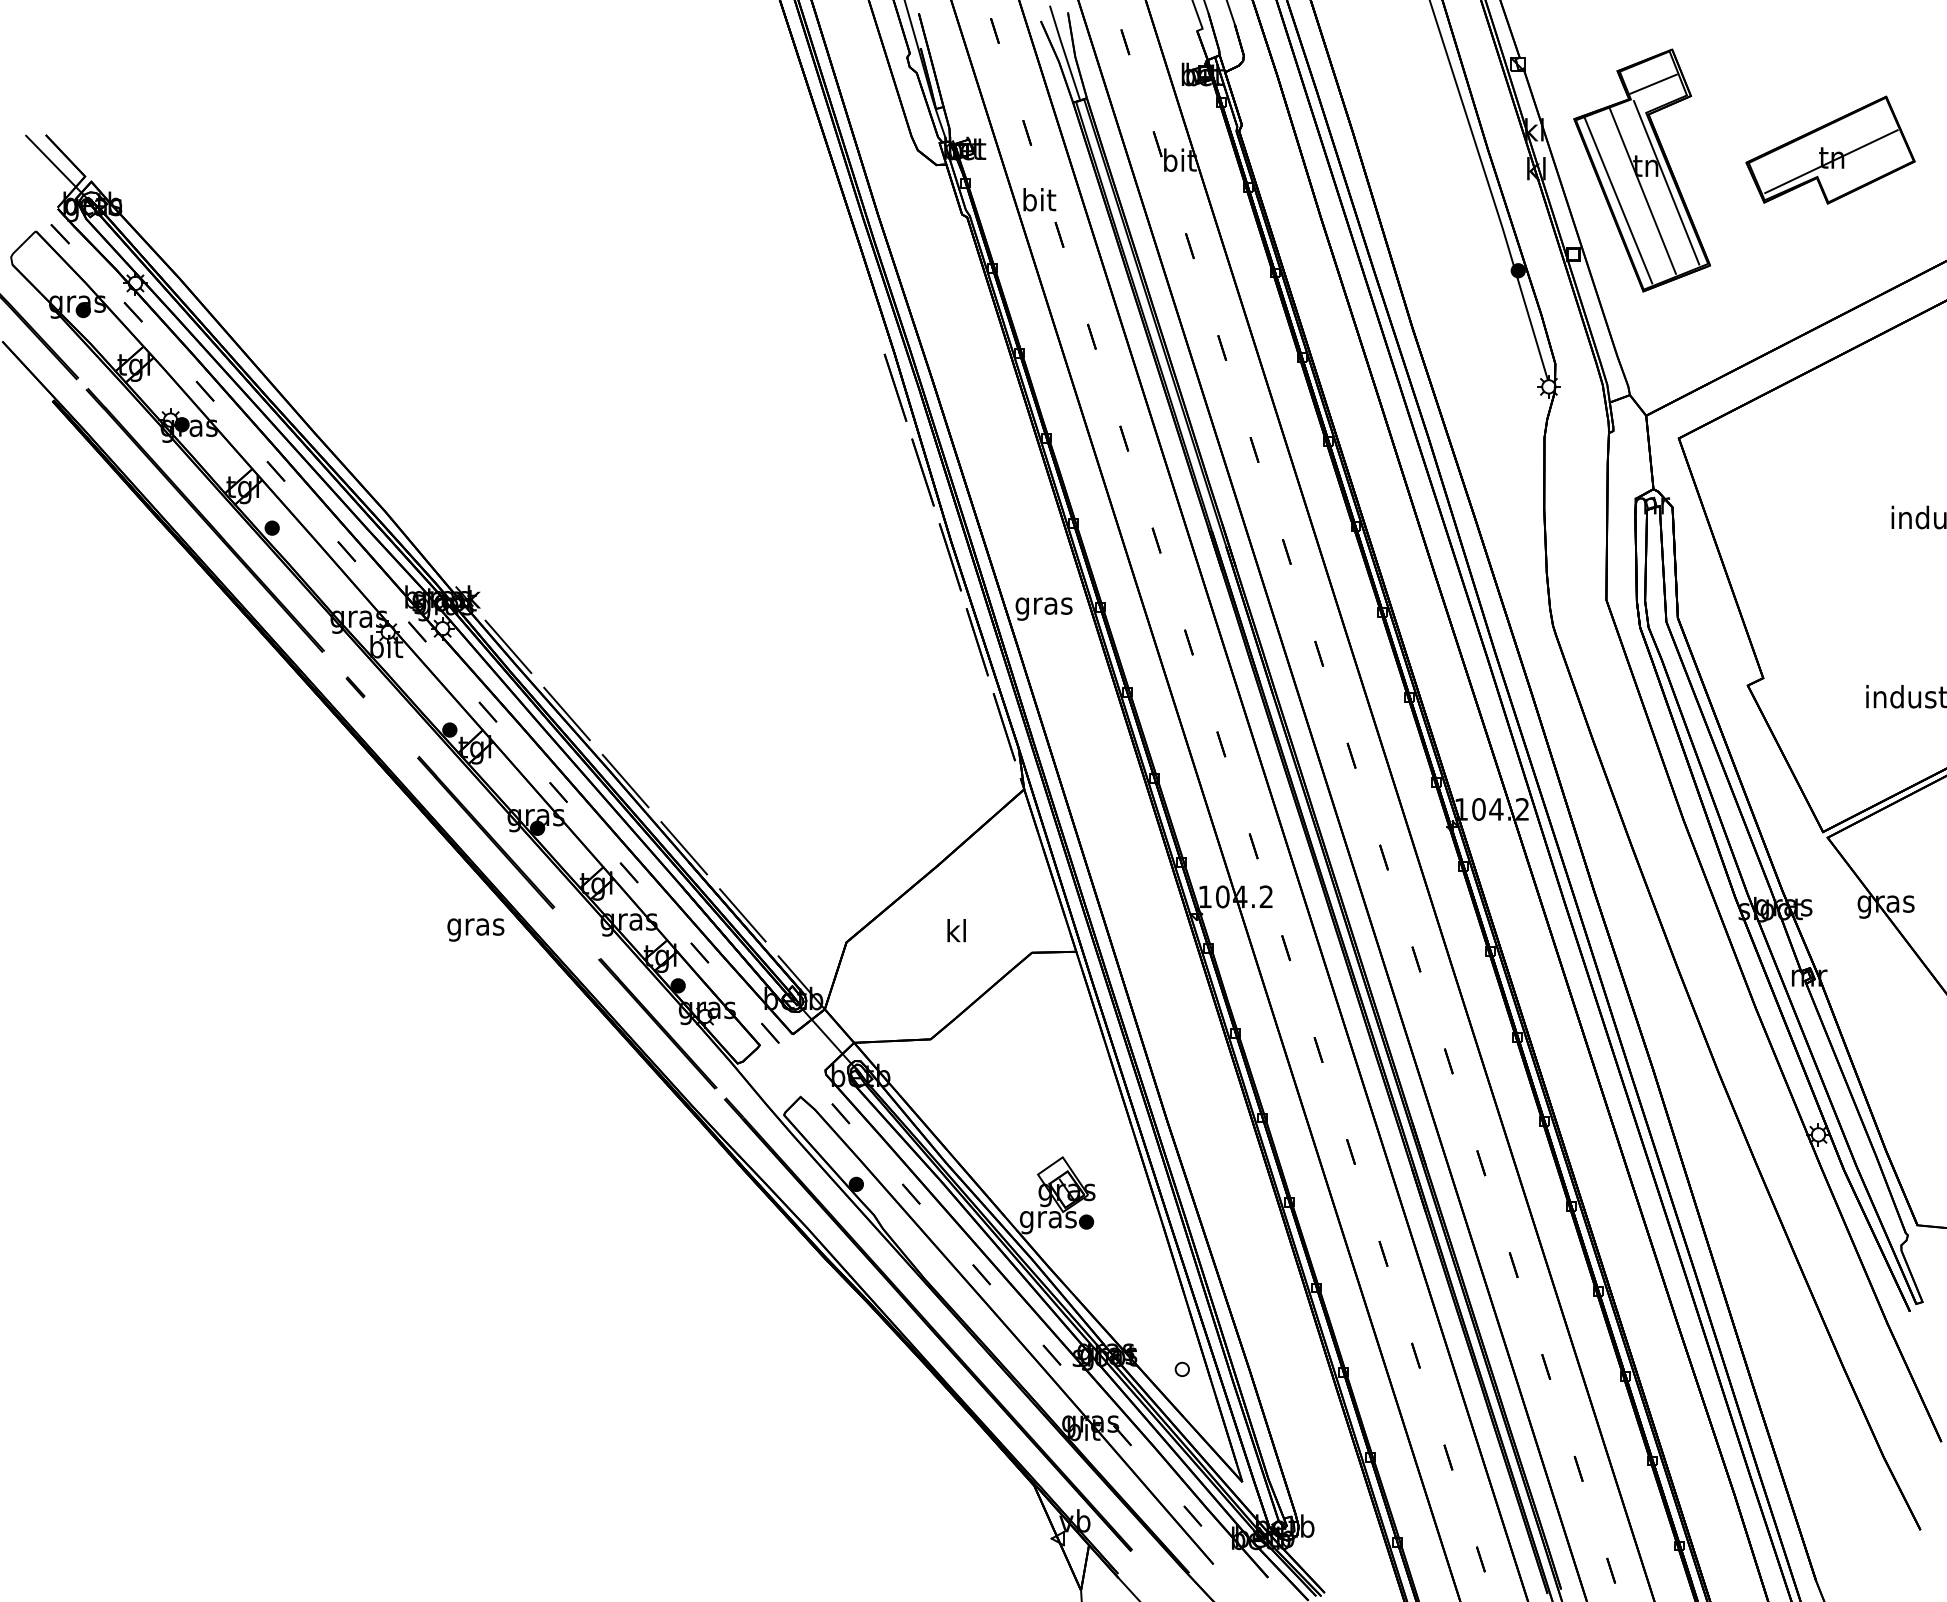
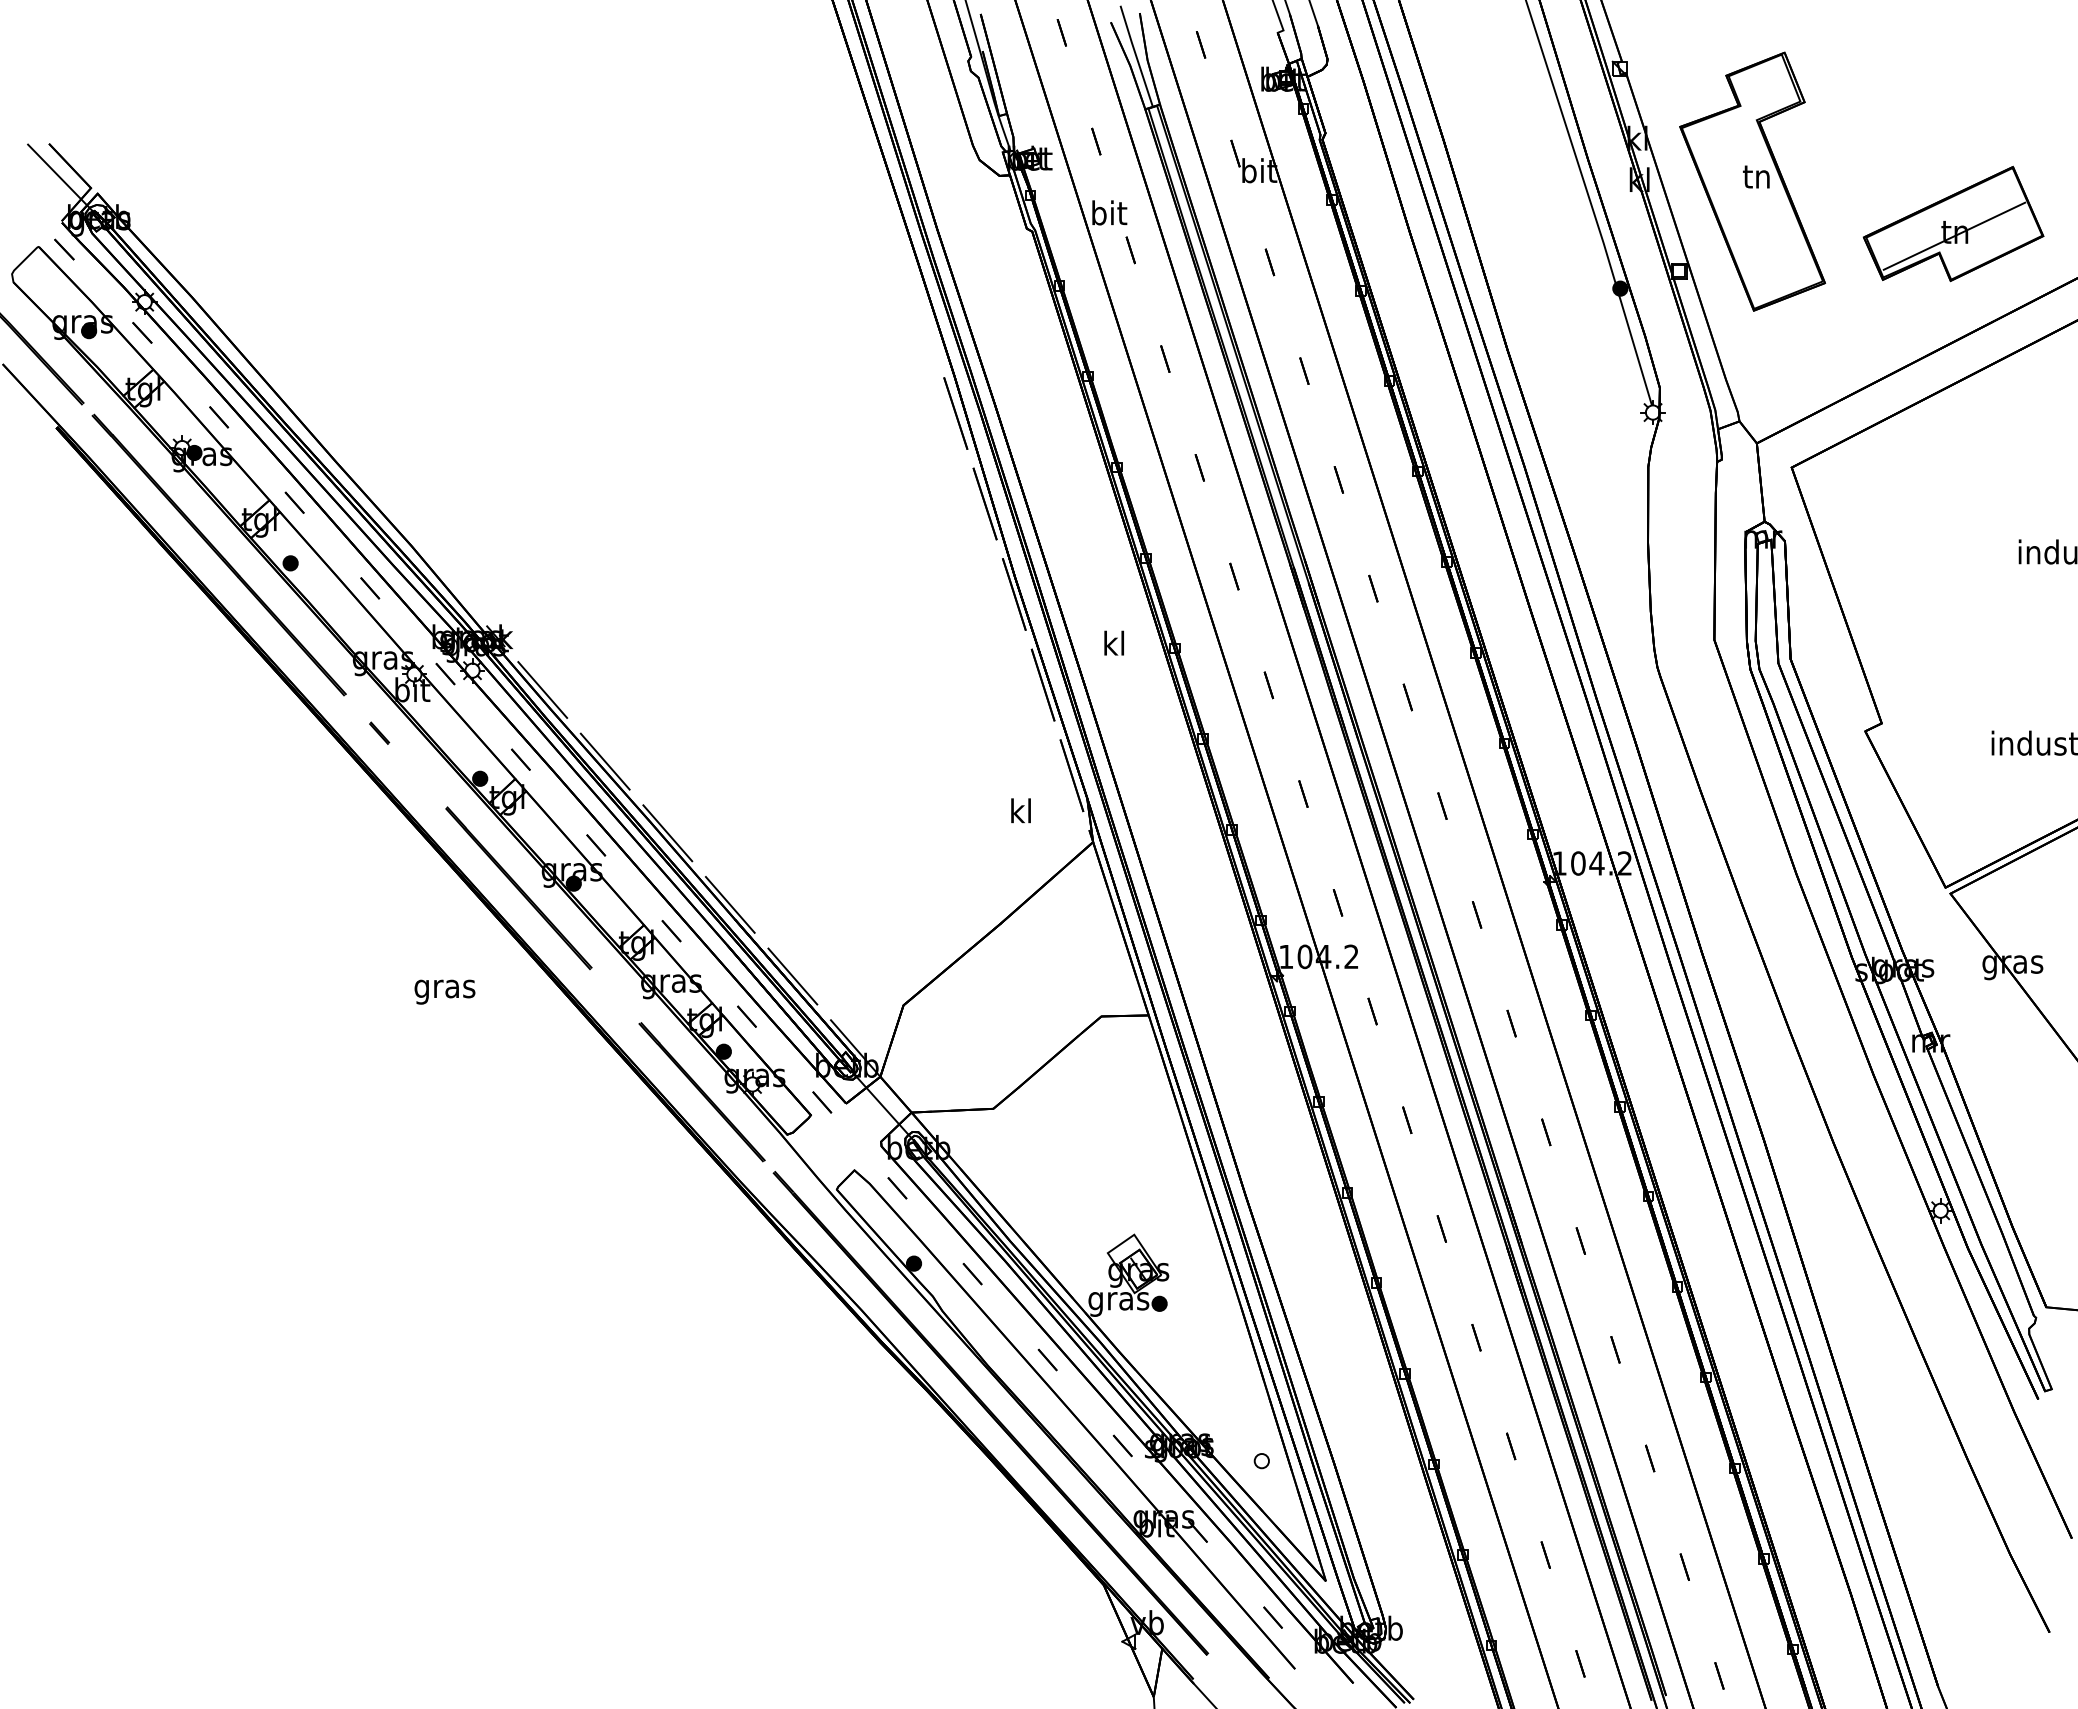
line: (1653, 84) -> (1764, 89), removed
part: (1830, 149) -> (1953, 223), moved
line: (1666, 182) -> (1778, 194), removed
line: (1642, 190) -> (1752, 203), removed
line: (1618, 200) -> (1727, 213), removed
text: (1044, 606) -> (1114, 646), gras -> kl
text: (475, 929) -> (444, 991), moved
text: (956, 930) -> (1020, 810), moved

